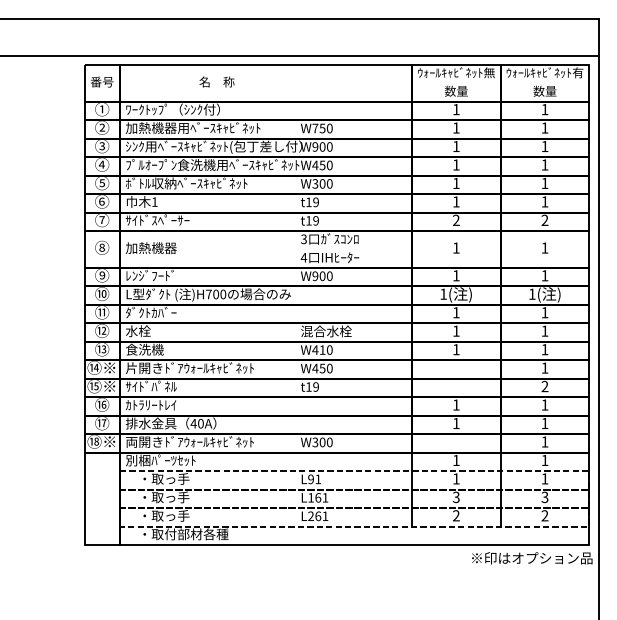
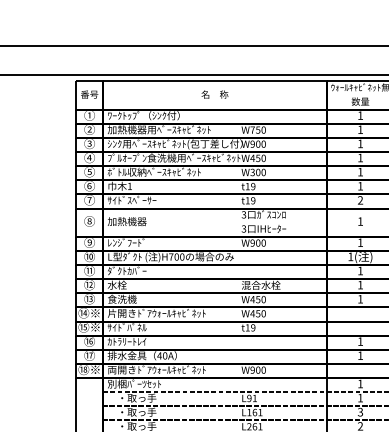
text: (216, 81) -> (214, 94), moved
text: (303, 257) -> (243, 228), 4 -> 3
text: (322, 349) -> (258, 299), W410 -> W450
text: (315, 442) -> (252, 370), W300 -> W900

